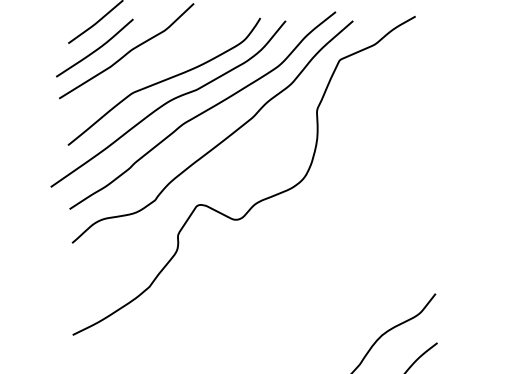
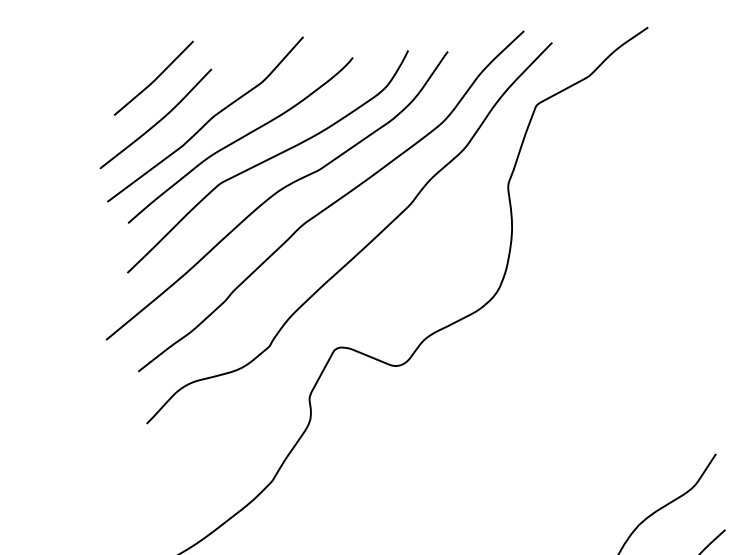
curve: (148, 66) -> (241, 140), added

